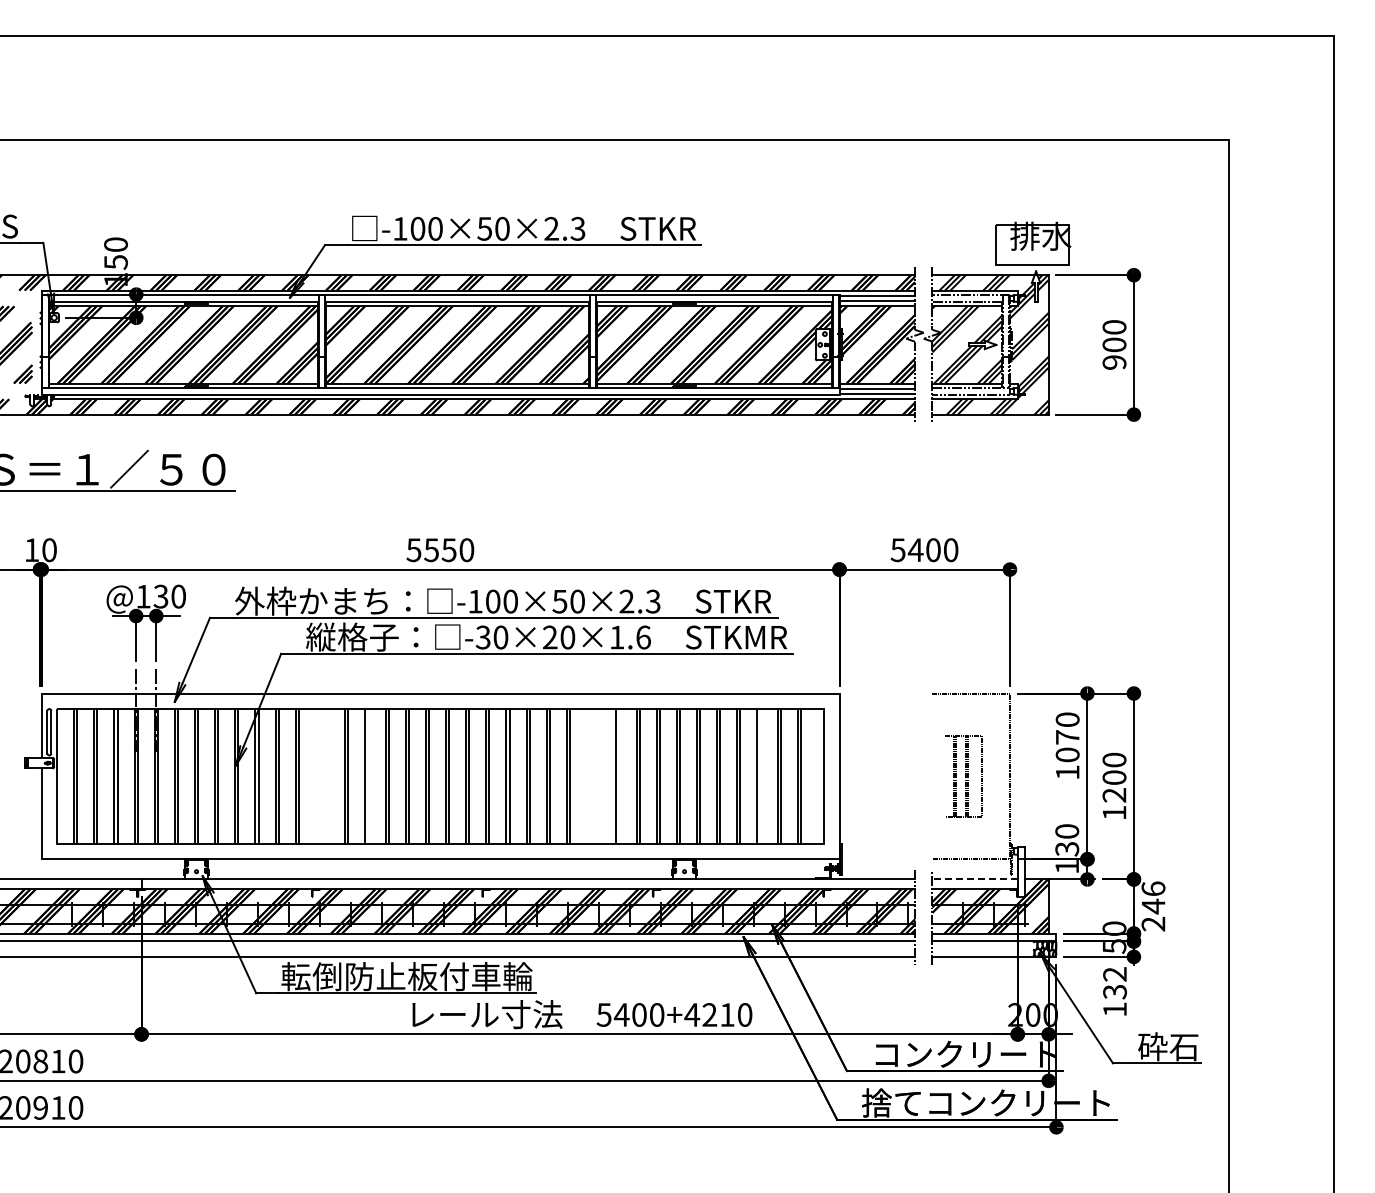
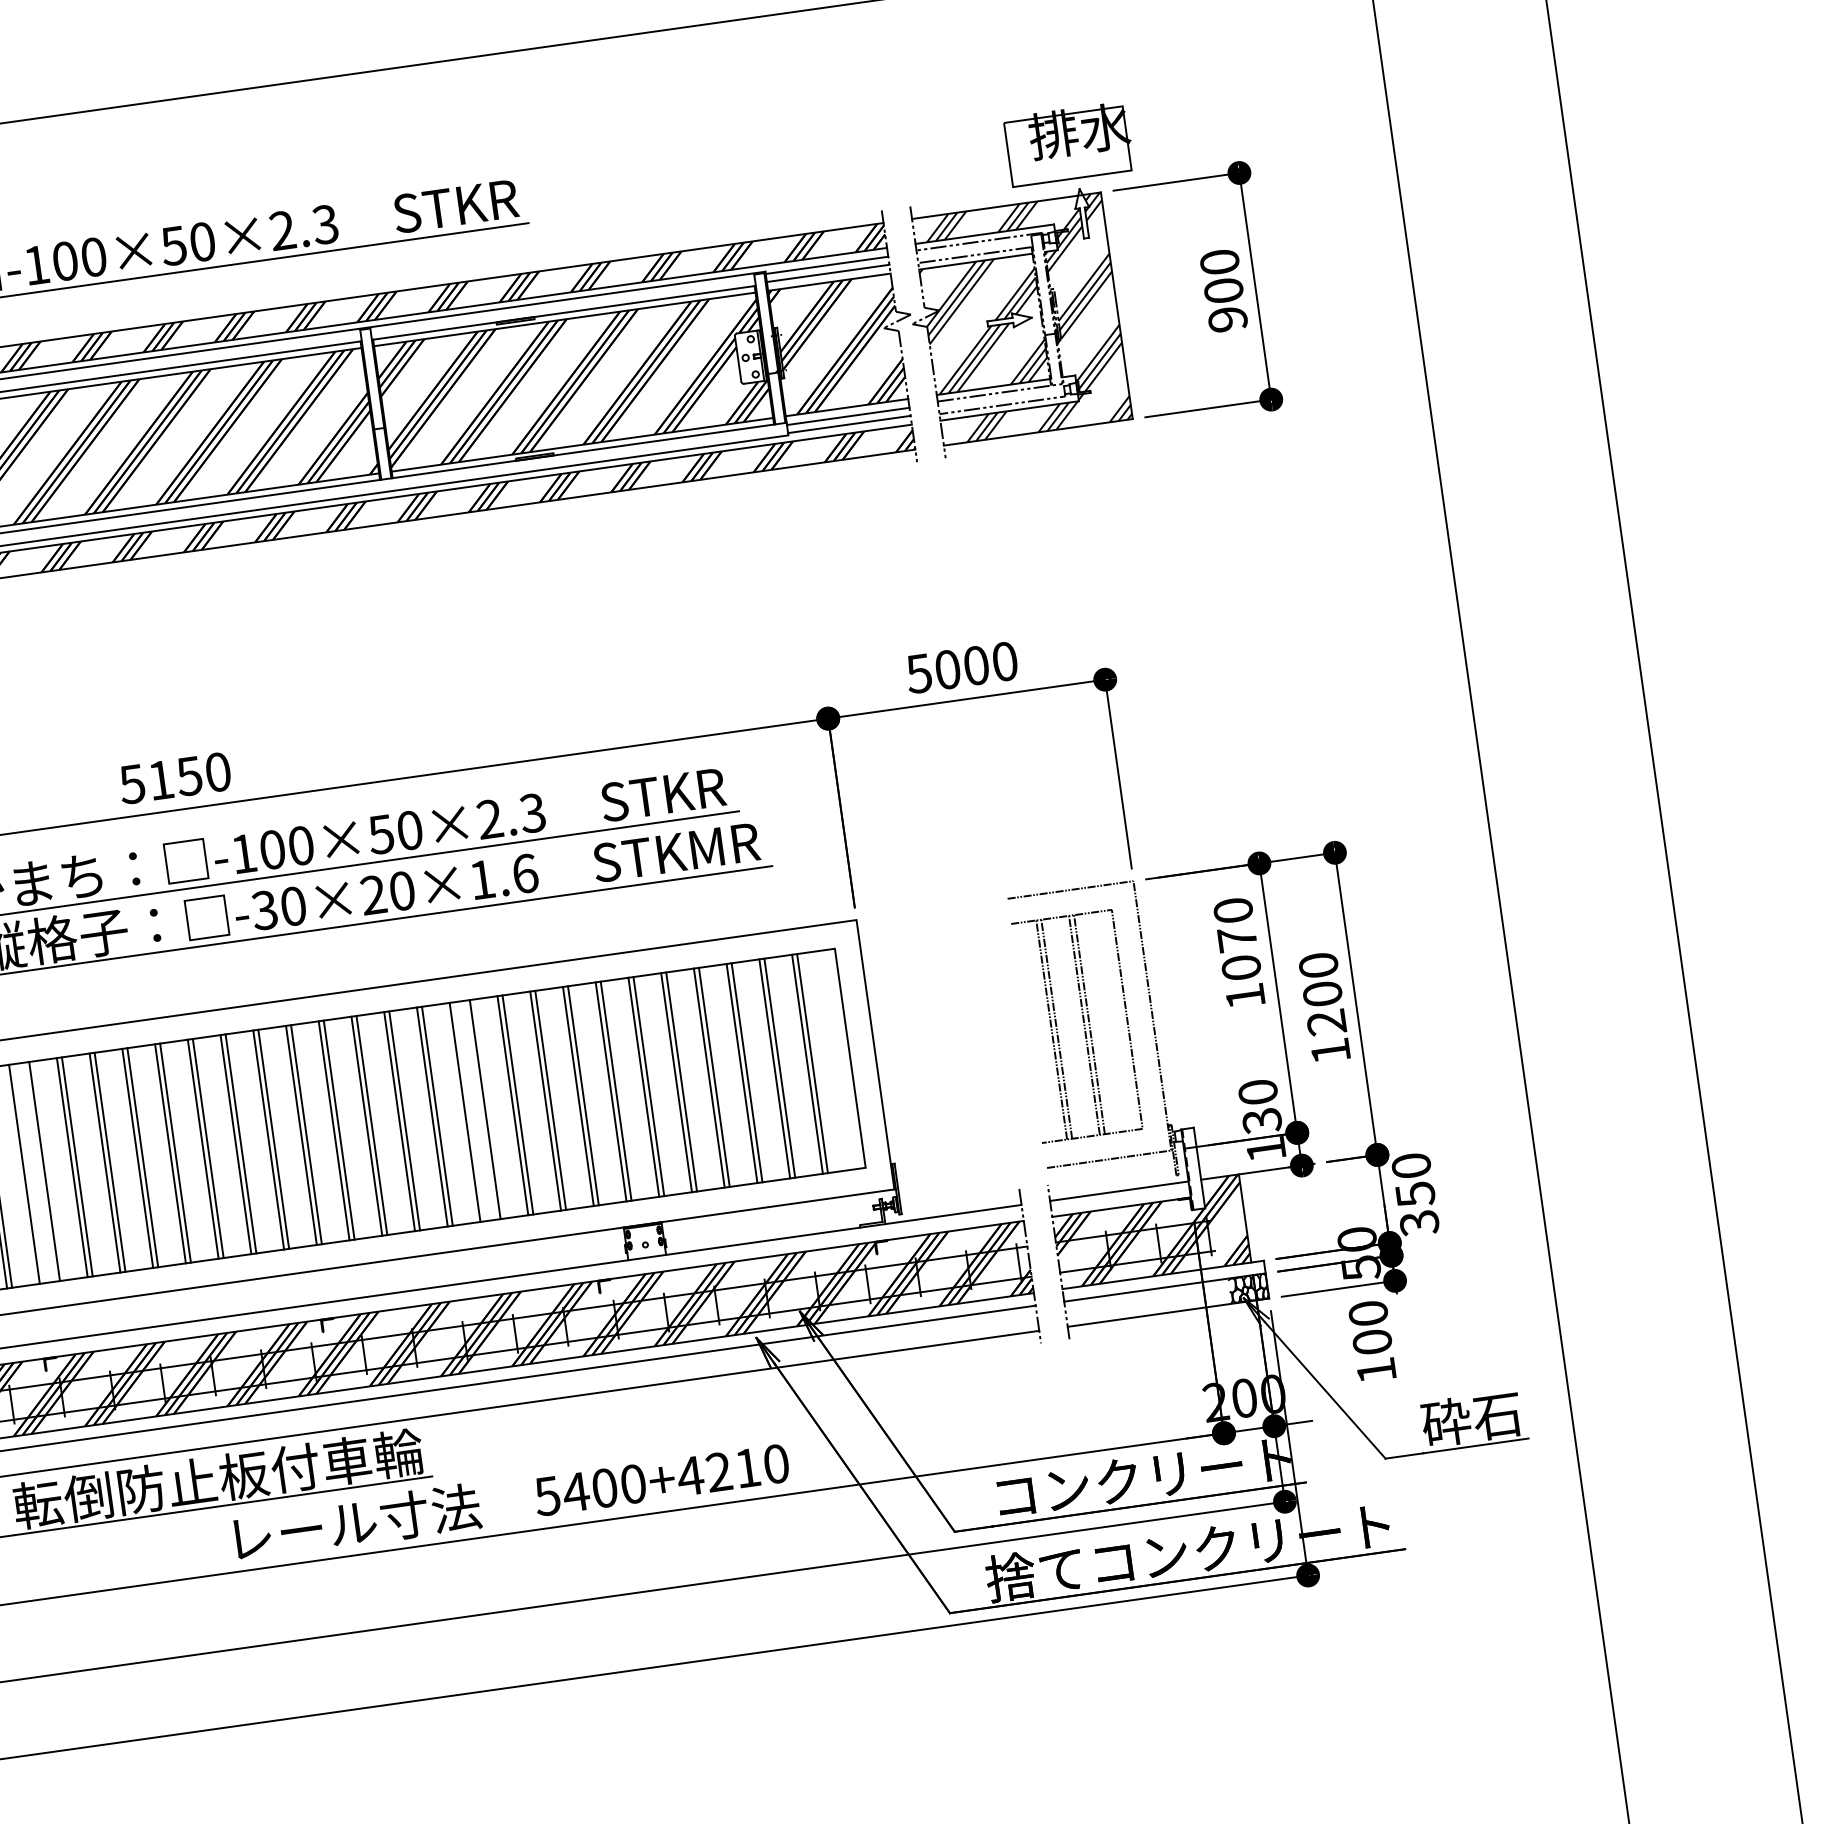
text: (431, 550) -> (160, 780), 5550 -> 5150
text: (915, 550) -> (947, 670), 5400 -> 5000
line: (315, 776) -> (23, 1174), added
line: (328, 776) -> (45, 1171), added
line: (368, 776) -> (110, 1162), added
line: (586, 776) -> (464, 1112), added
line: (599, 776) -> (485, 1109), added
line: (619, 776) -> (517, 1105), added
line: (760, 776) -> (747, 1072), added
part: (963, 776) -> (1076, 1026), size x1.67
line: (975, 879) -> (1120, 1191), dashed -> solid
text: (1153, 906) -> (1415, 1194), 246 -> 350
text: (1114, 983) -> (1369, 1328), 132 -> 100

